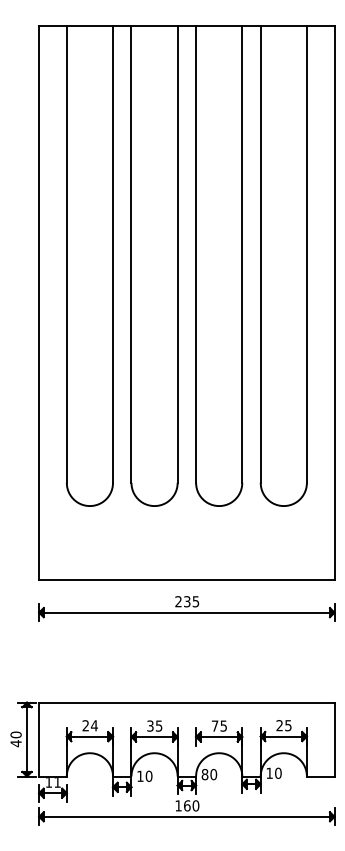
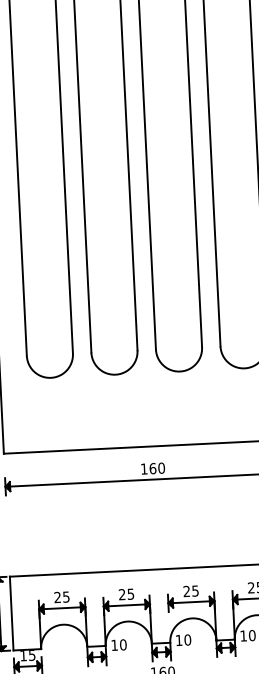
text: (187, 601) -> (153, 468), 235 -> 160
text: (94, 725) -> (66, 596), 24 -> 25
text: (214, 725) -> (186, 590), 75 -> 25
text: (150, 726) -> (122, 595), 35 -> 25
text: (204, 774) -> (178, 640), 80 -> 10
text: (57, 782) -> (32, 655), 11 -> 15

